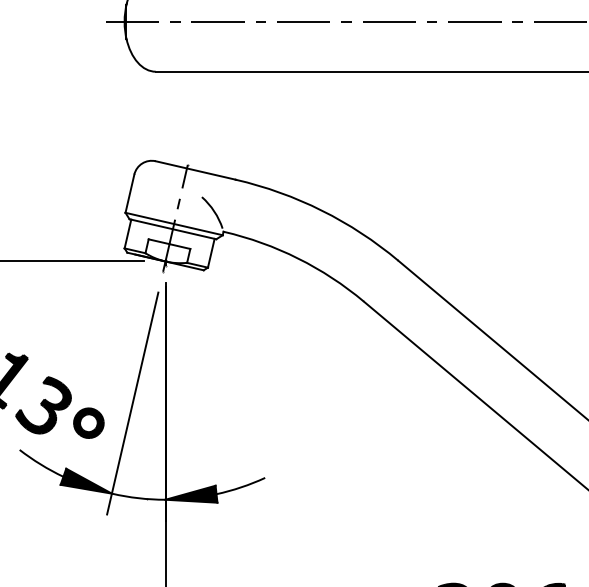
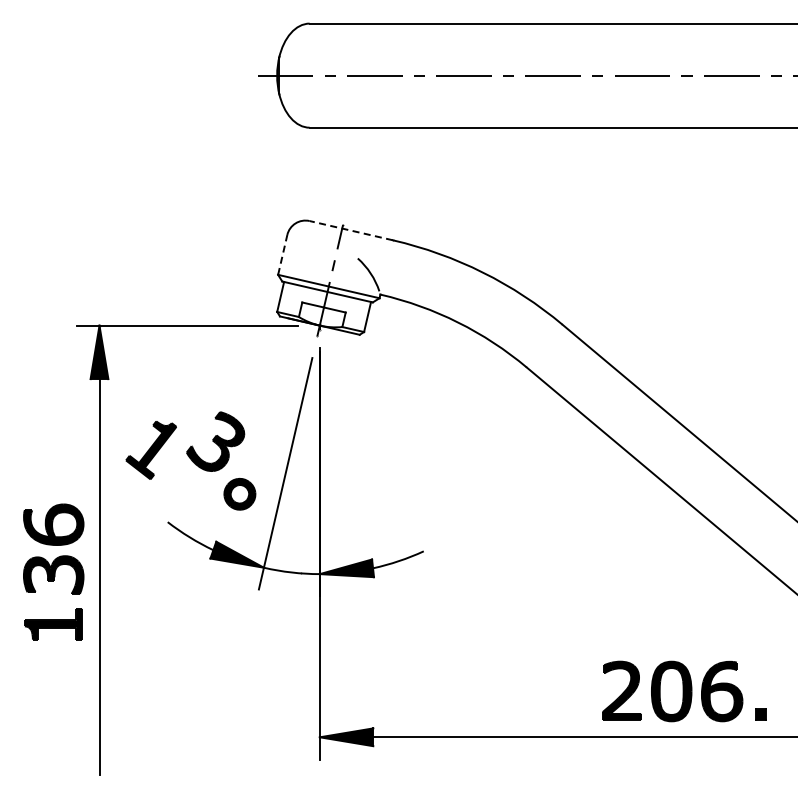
line: (195, 170) -> (351, 230), solid -> dashed
line: (129, 193) -> (282, 254), solid -> dashed
part: (43, 405) -> (215, 441), moved

